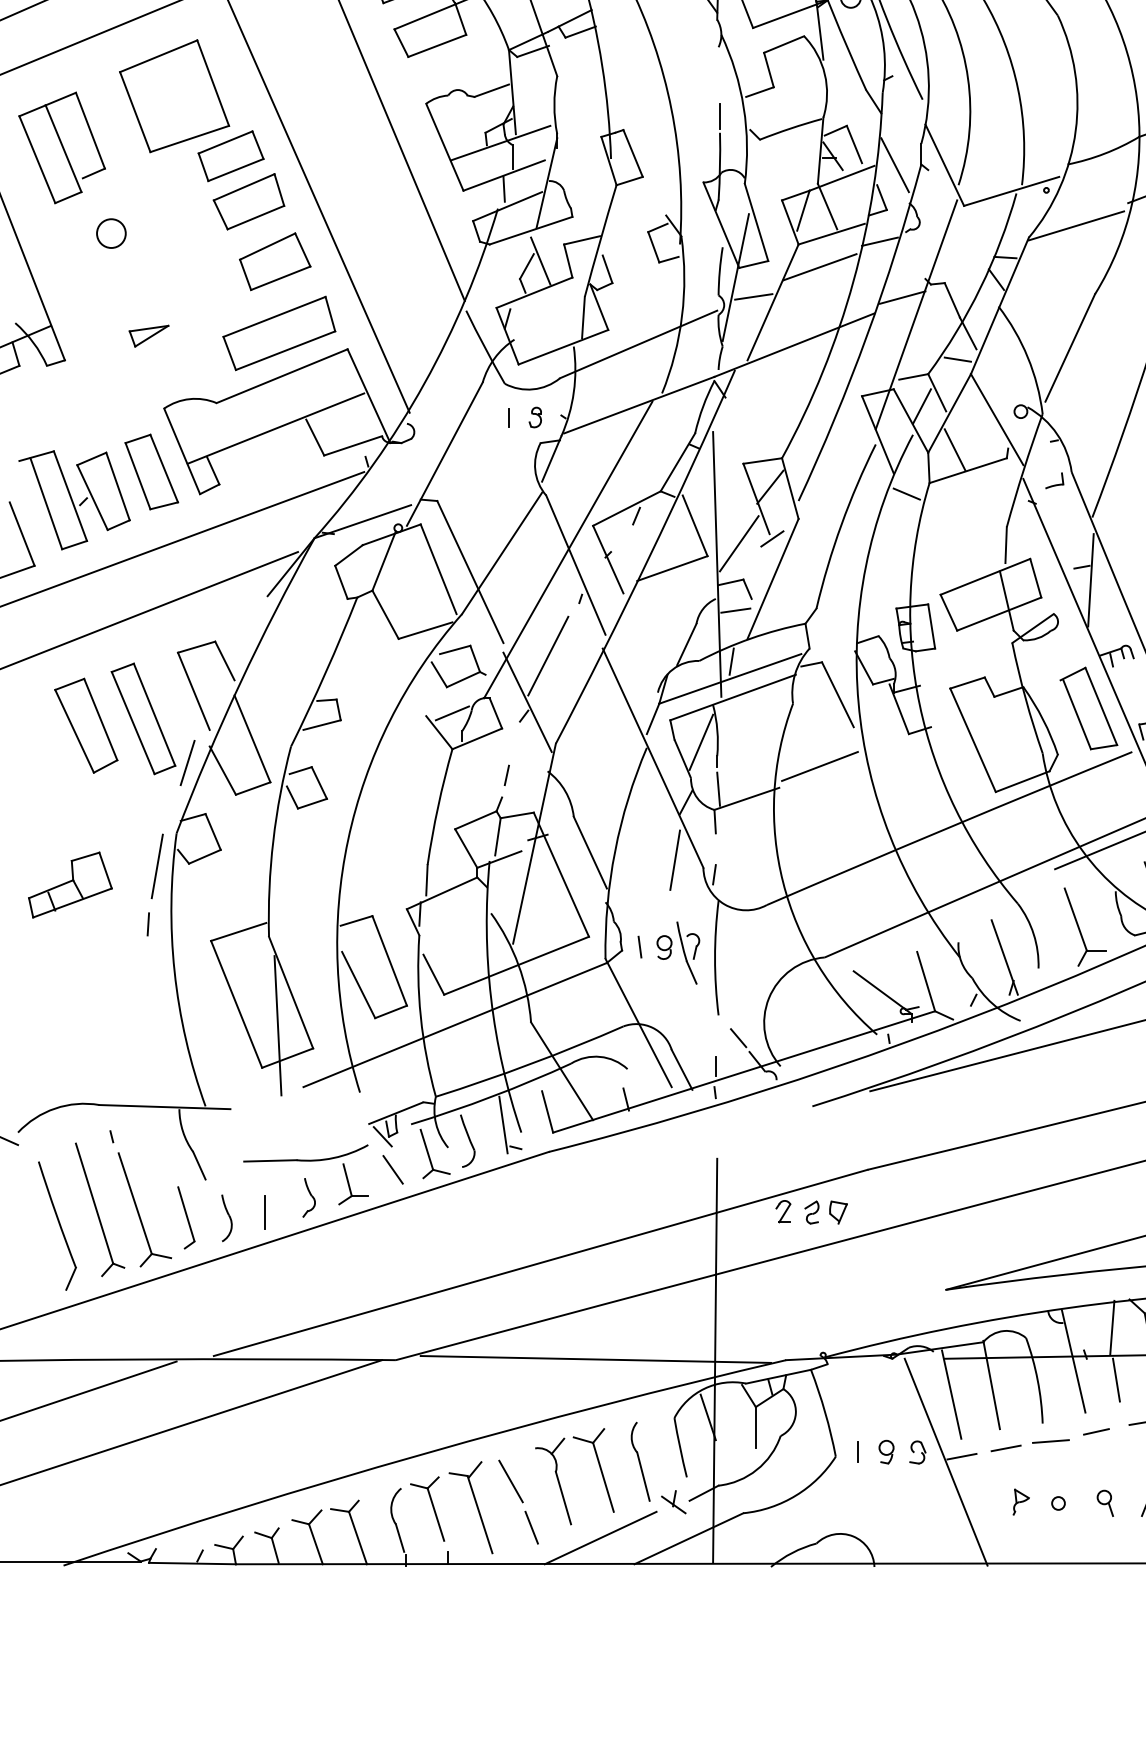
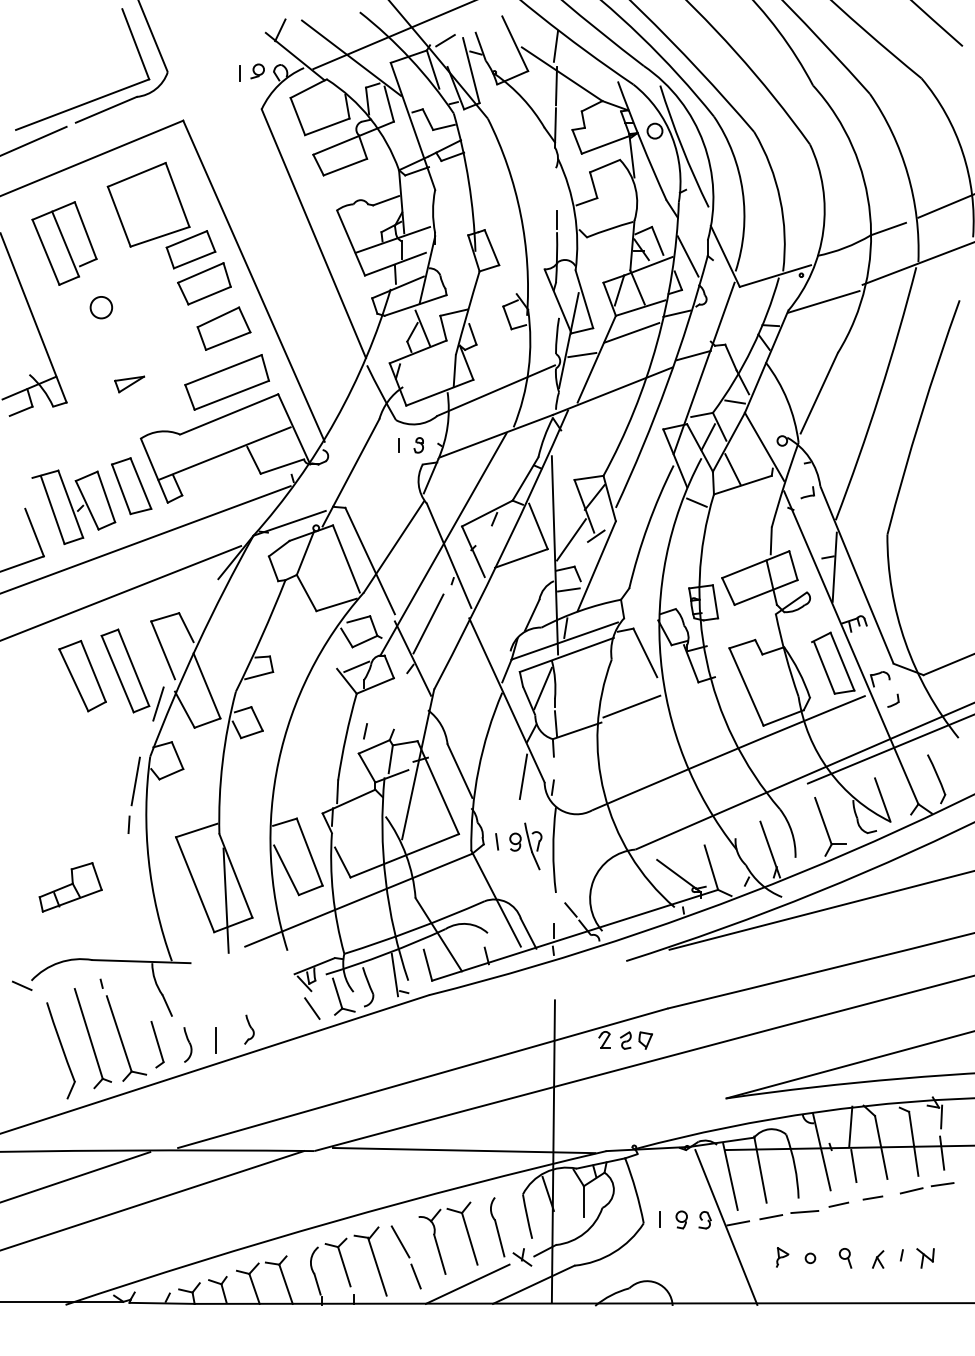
line: (506, 775) -> (365, 731), moved
part: (70, 885) -> (70, 887), moved
part: (305, 1161) -> (246, 1002), removed

